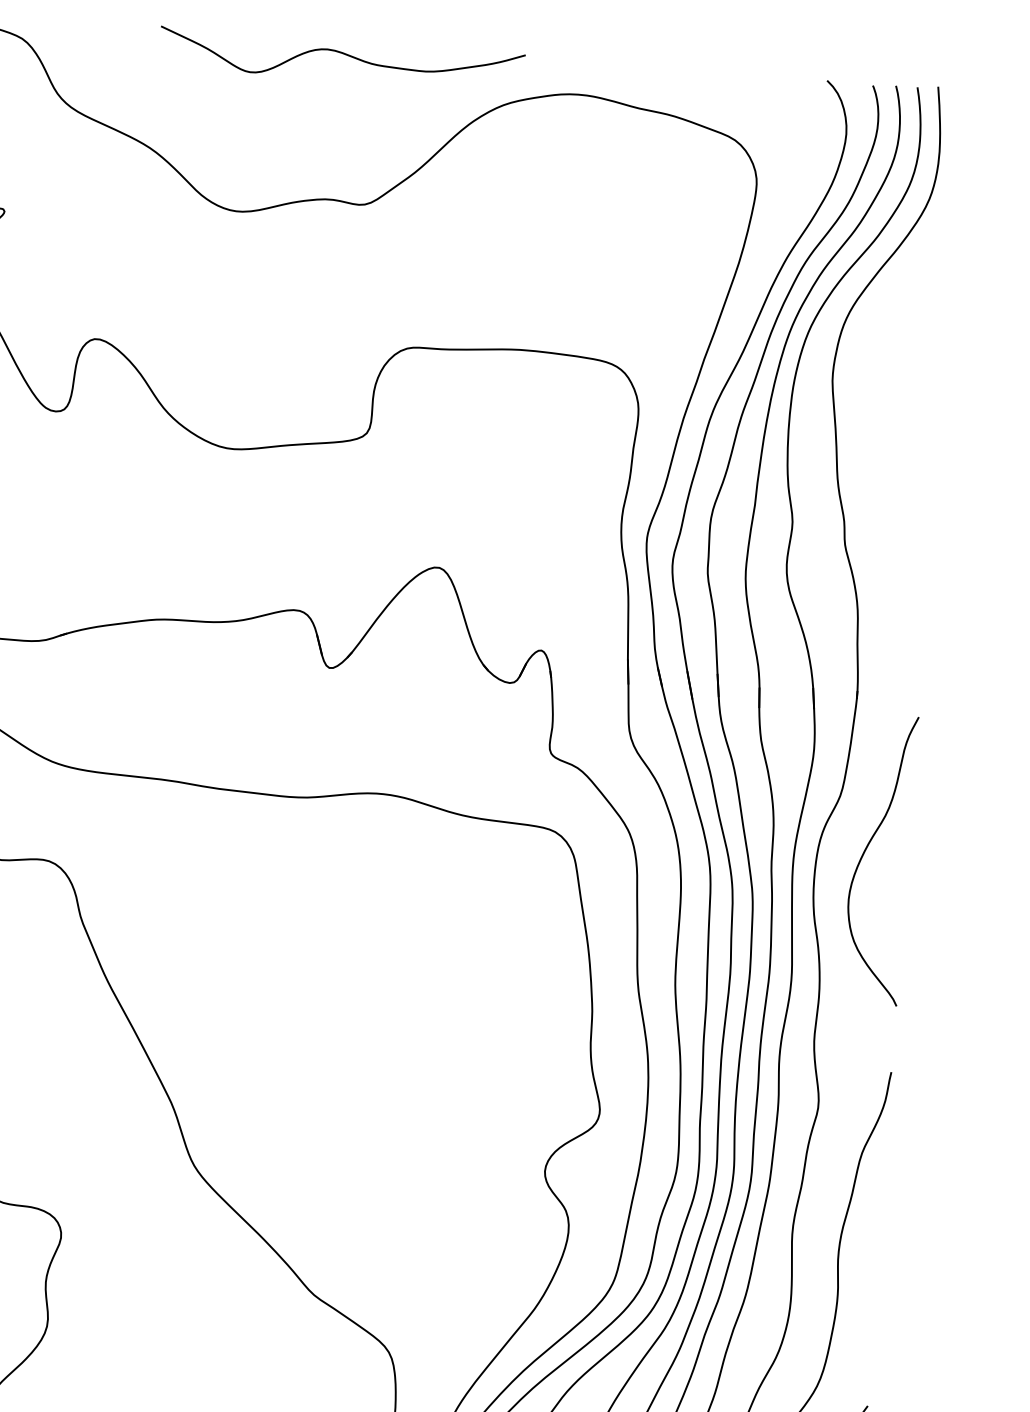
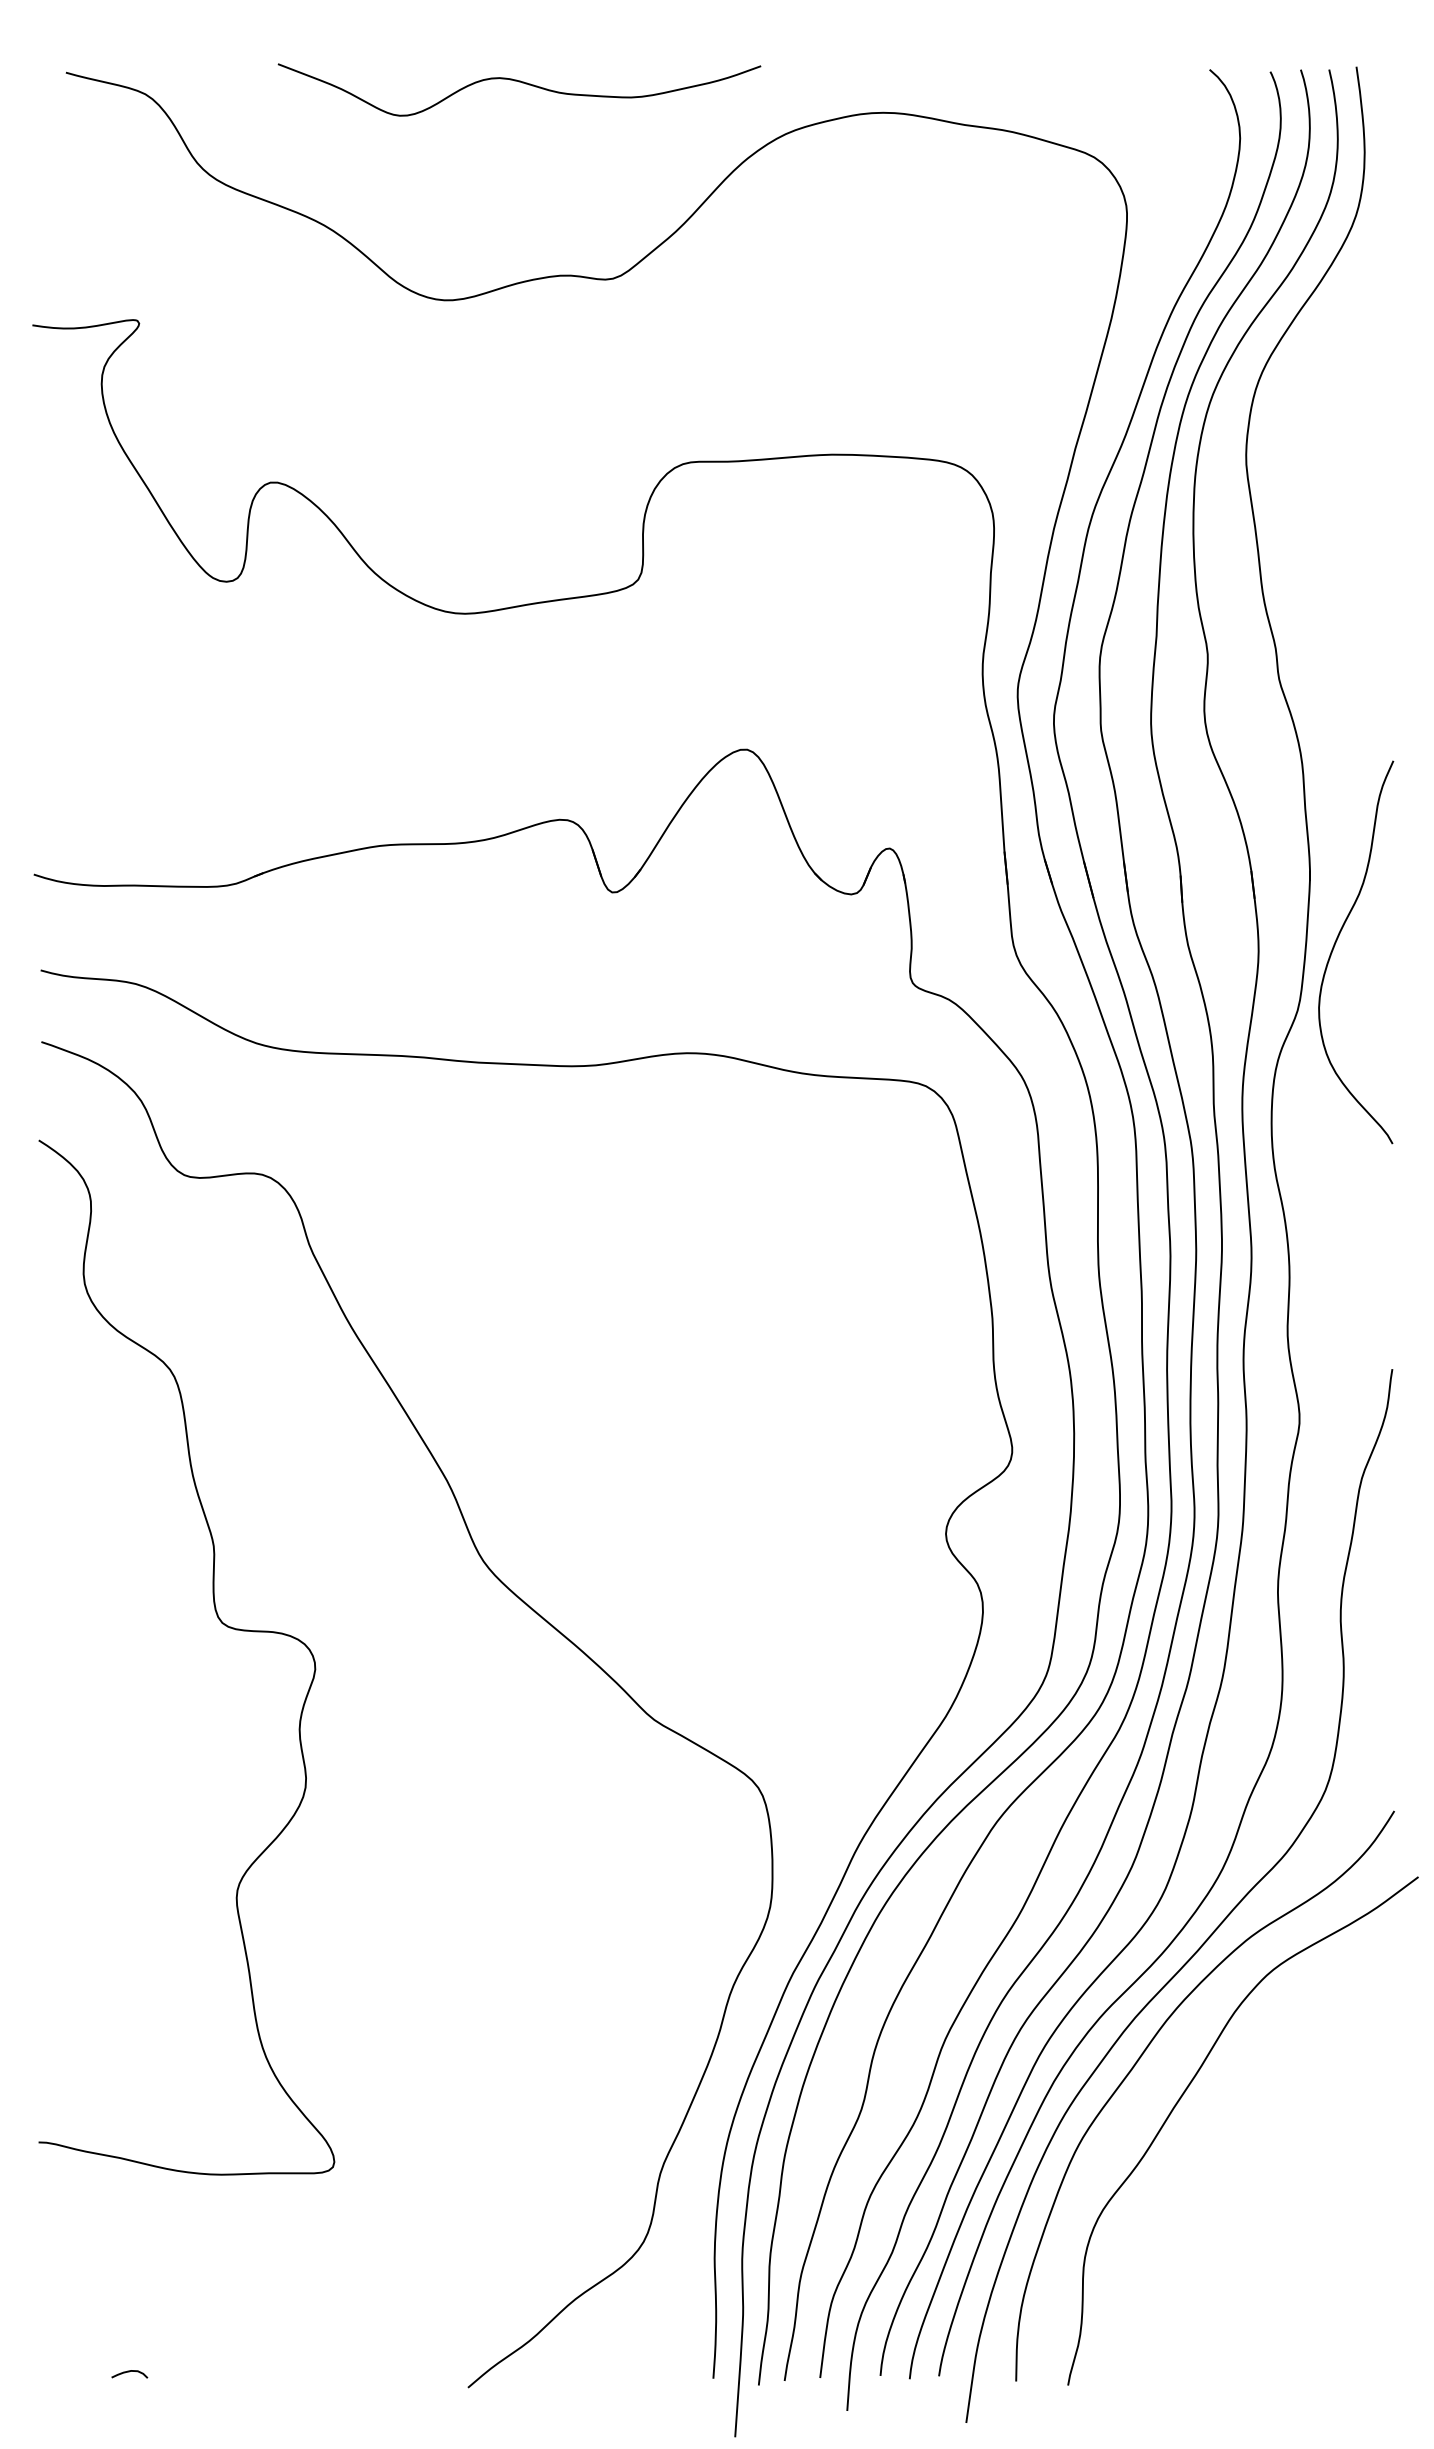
curve: (344, 54) -> (522, 83), moved
curve: (865, 851) -> (1336, 943), moved

